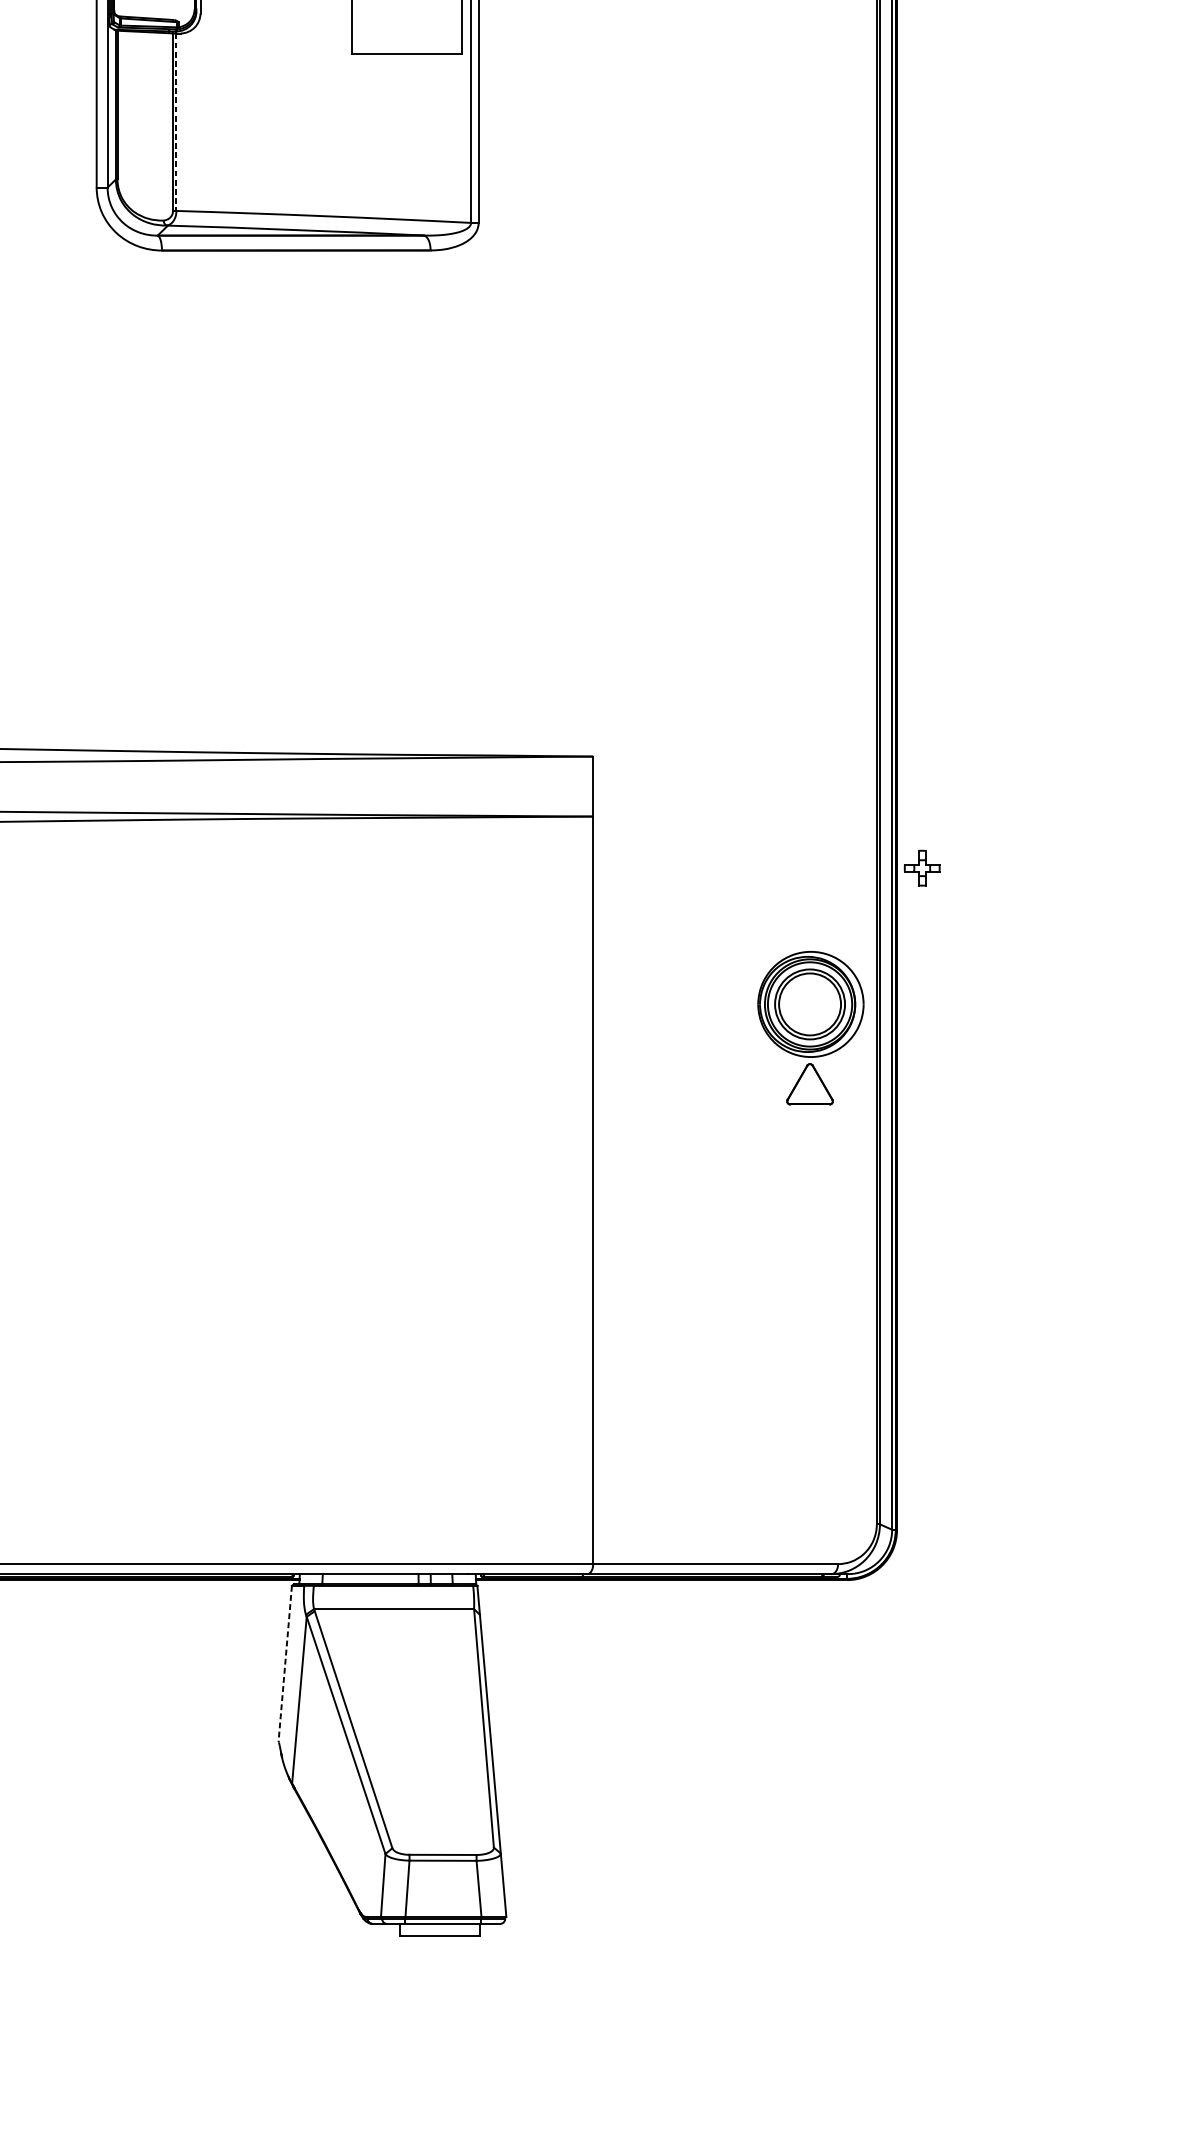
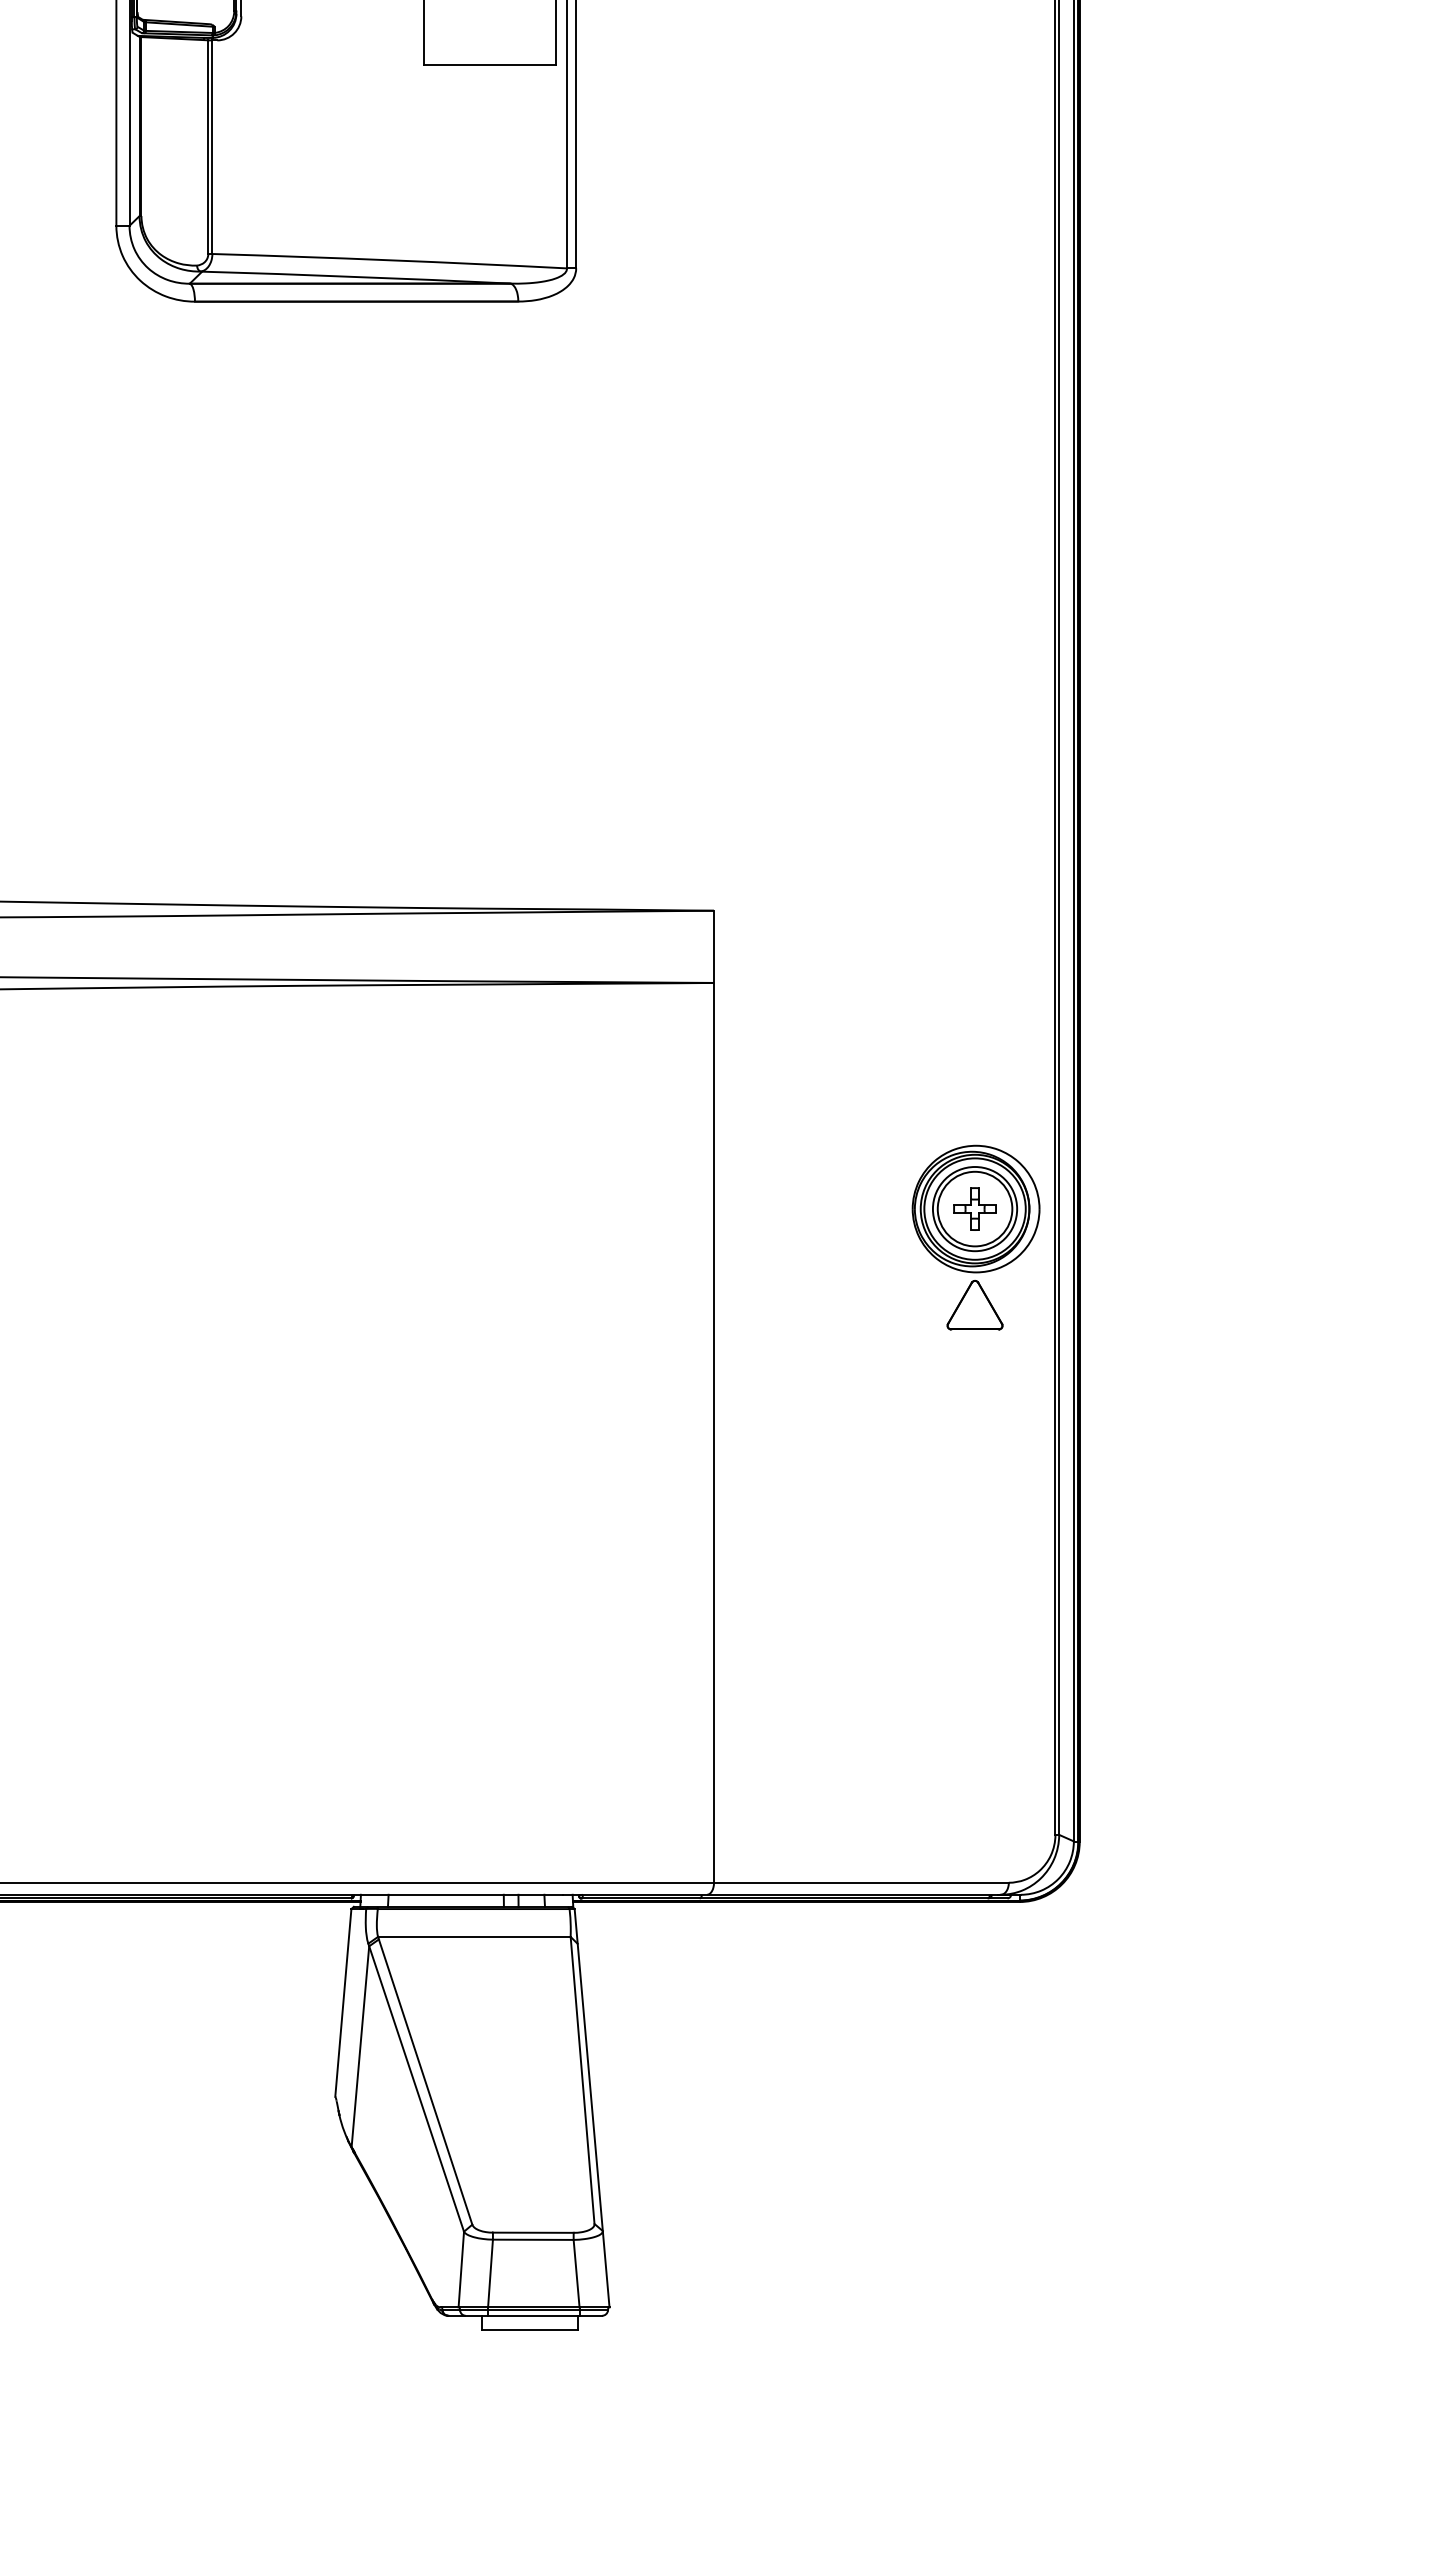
line: (176, 122) -> (212, 147), dashed -> solid
part: (921, 867) -> (974, 1208), moved
line: (285, 1664) -> (343, 2003), dashed -> solid

